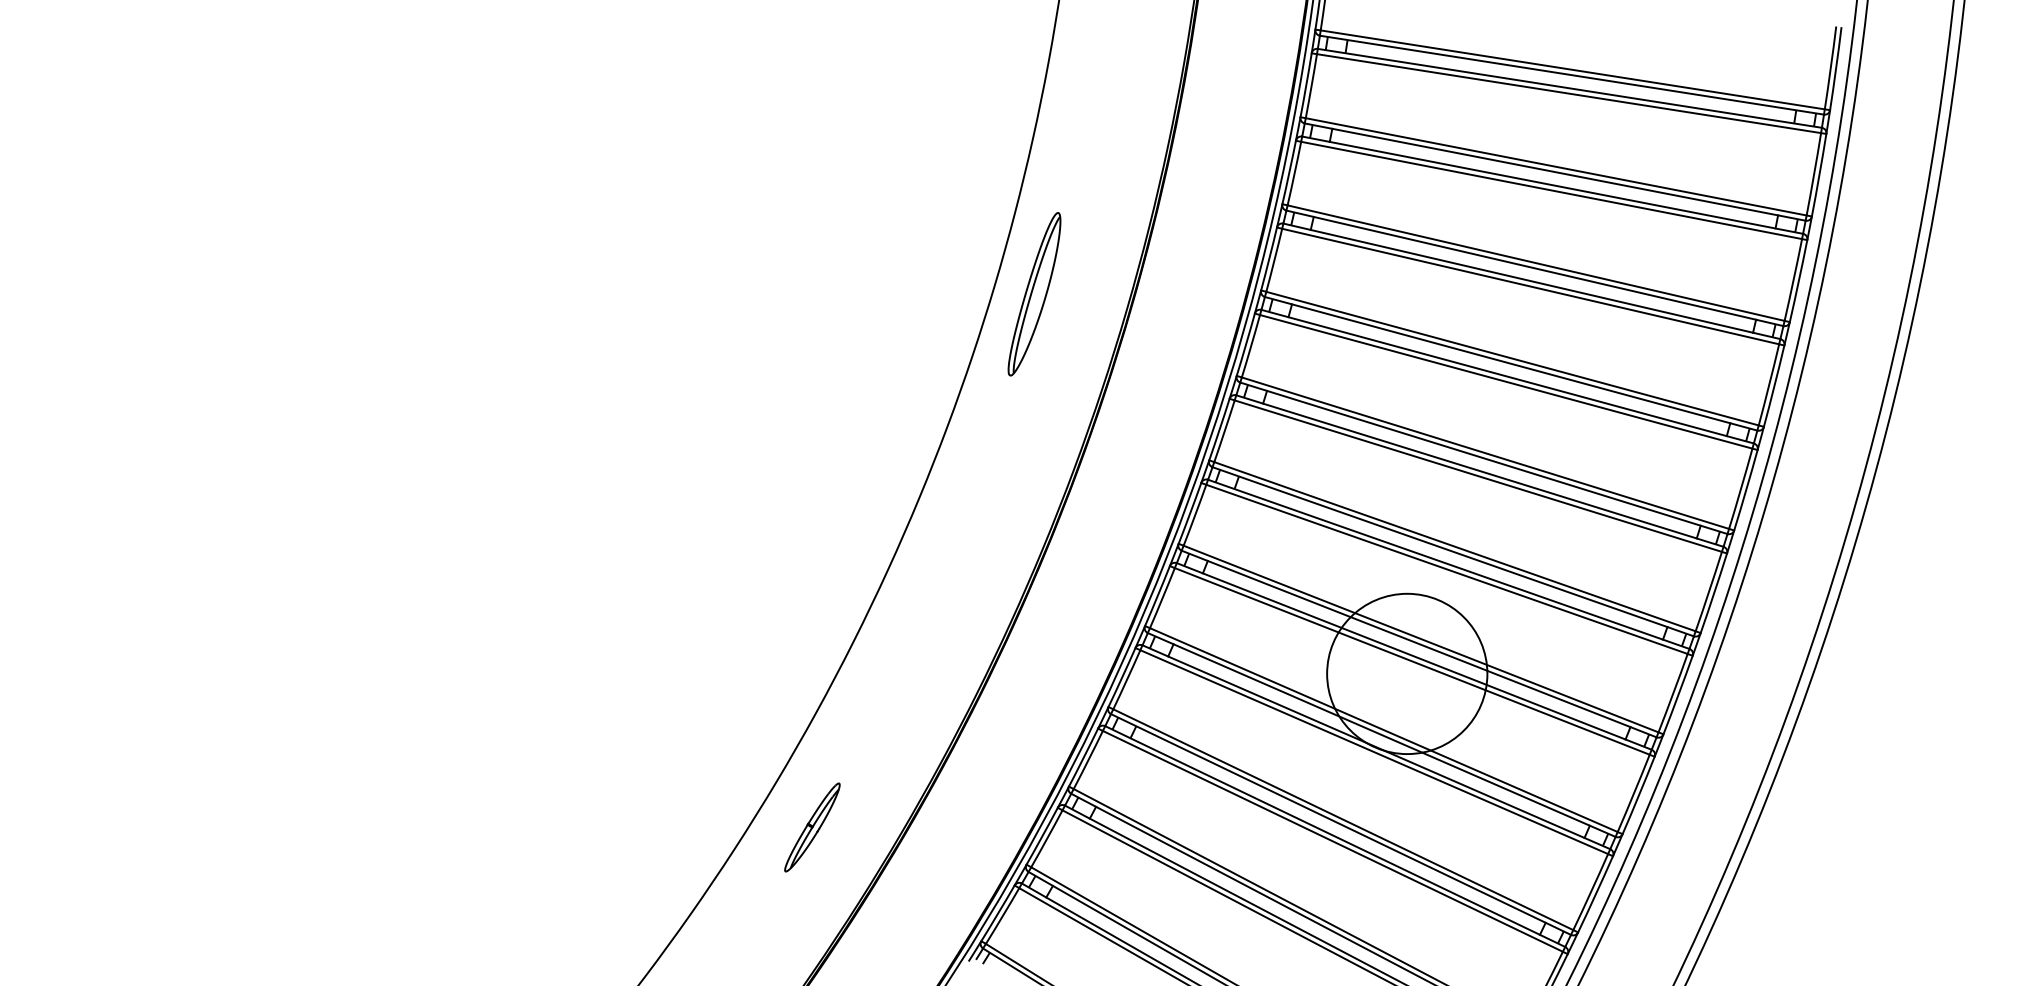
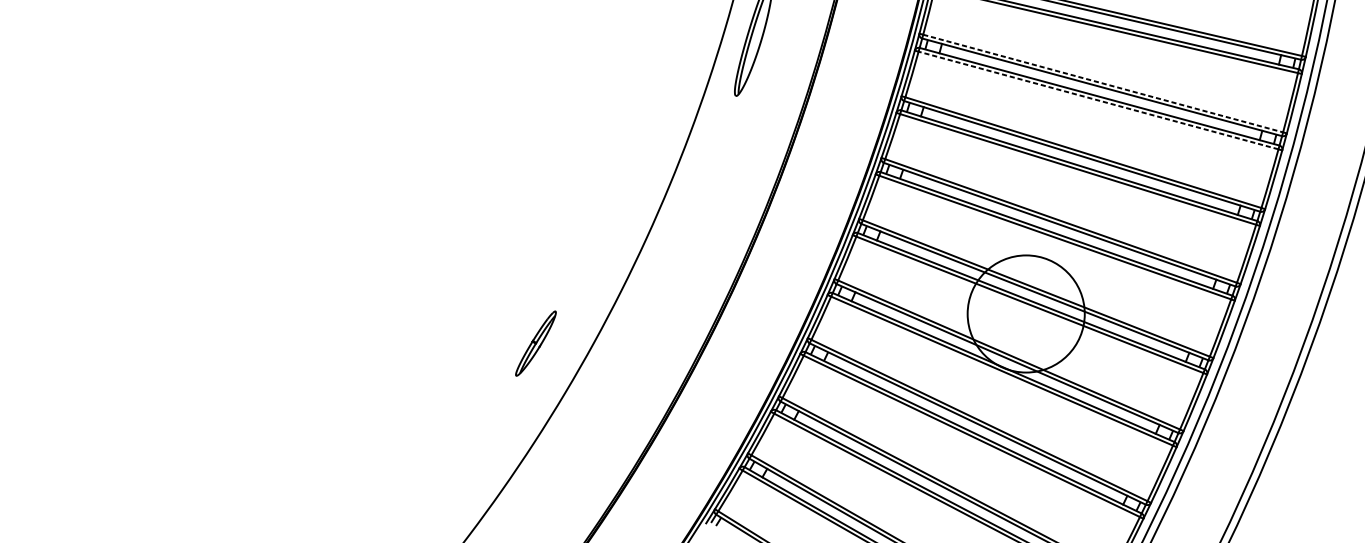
line: (1513, 358) -> (1103, 83), solid -> dashed
line: (1505, 381) -> (1098, 100), solid -> dashed
part: (812, 827) -> (536, 343), moved

